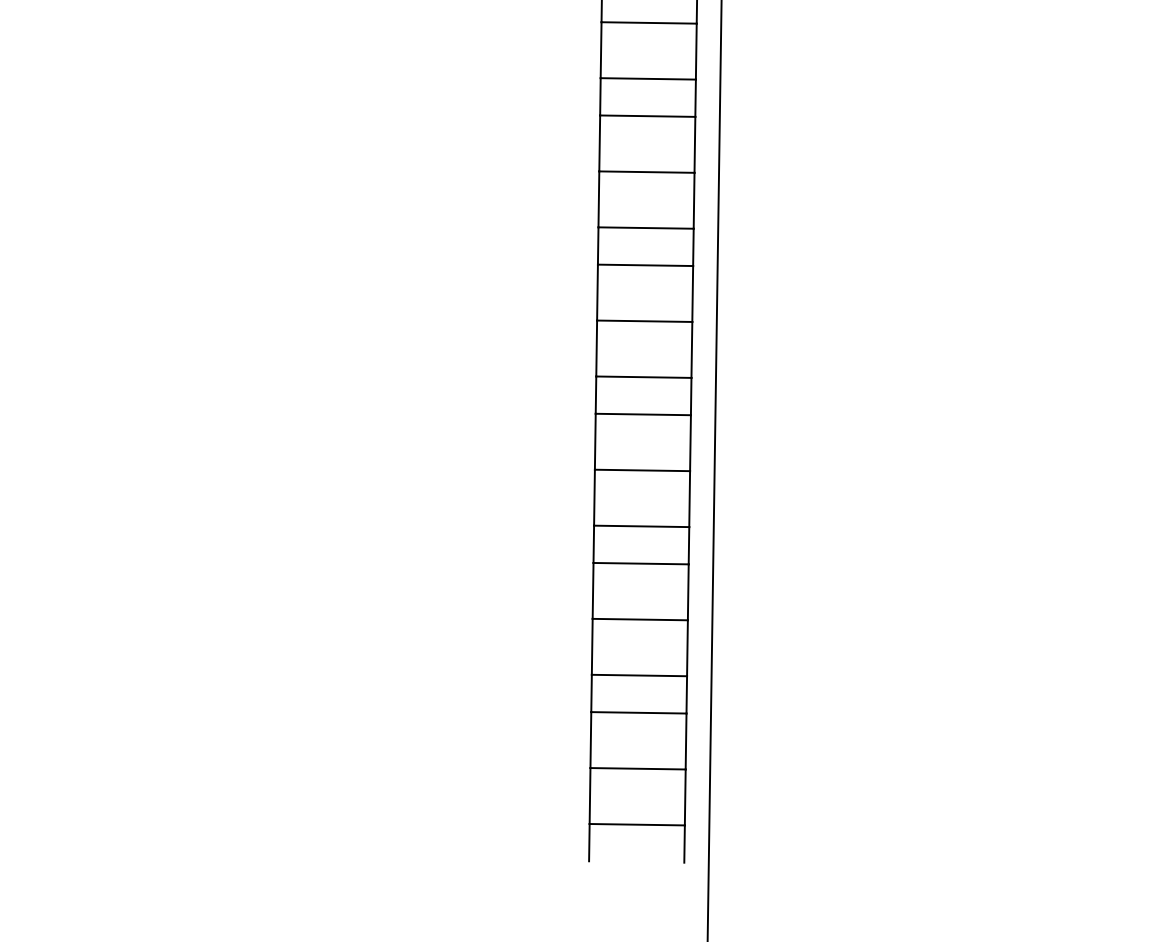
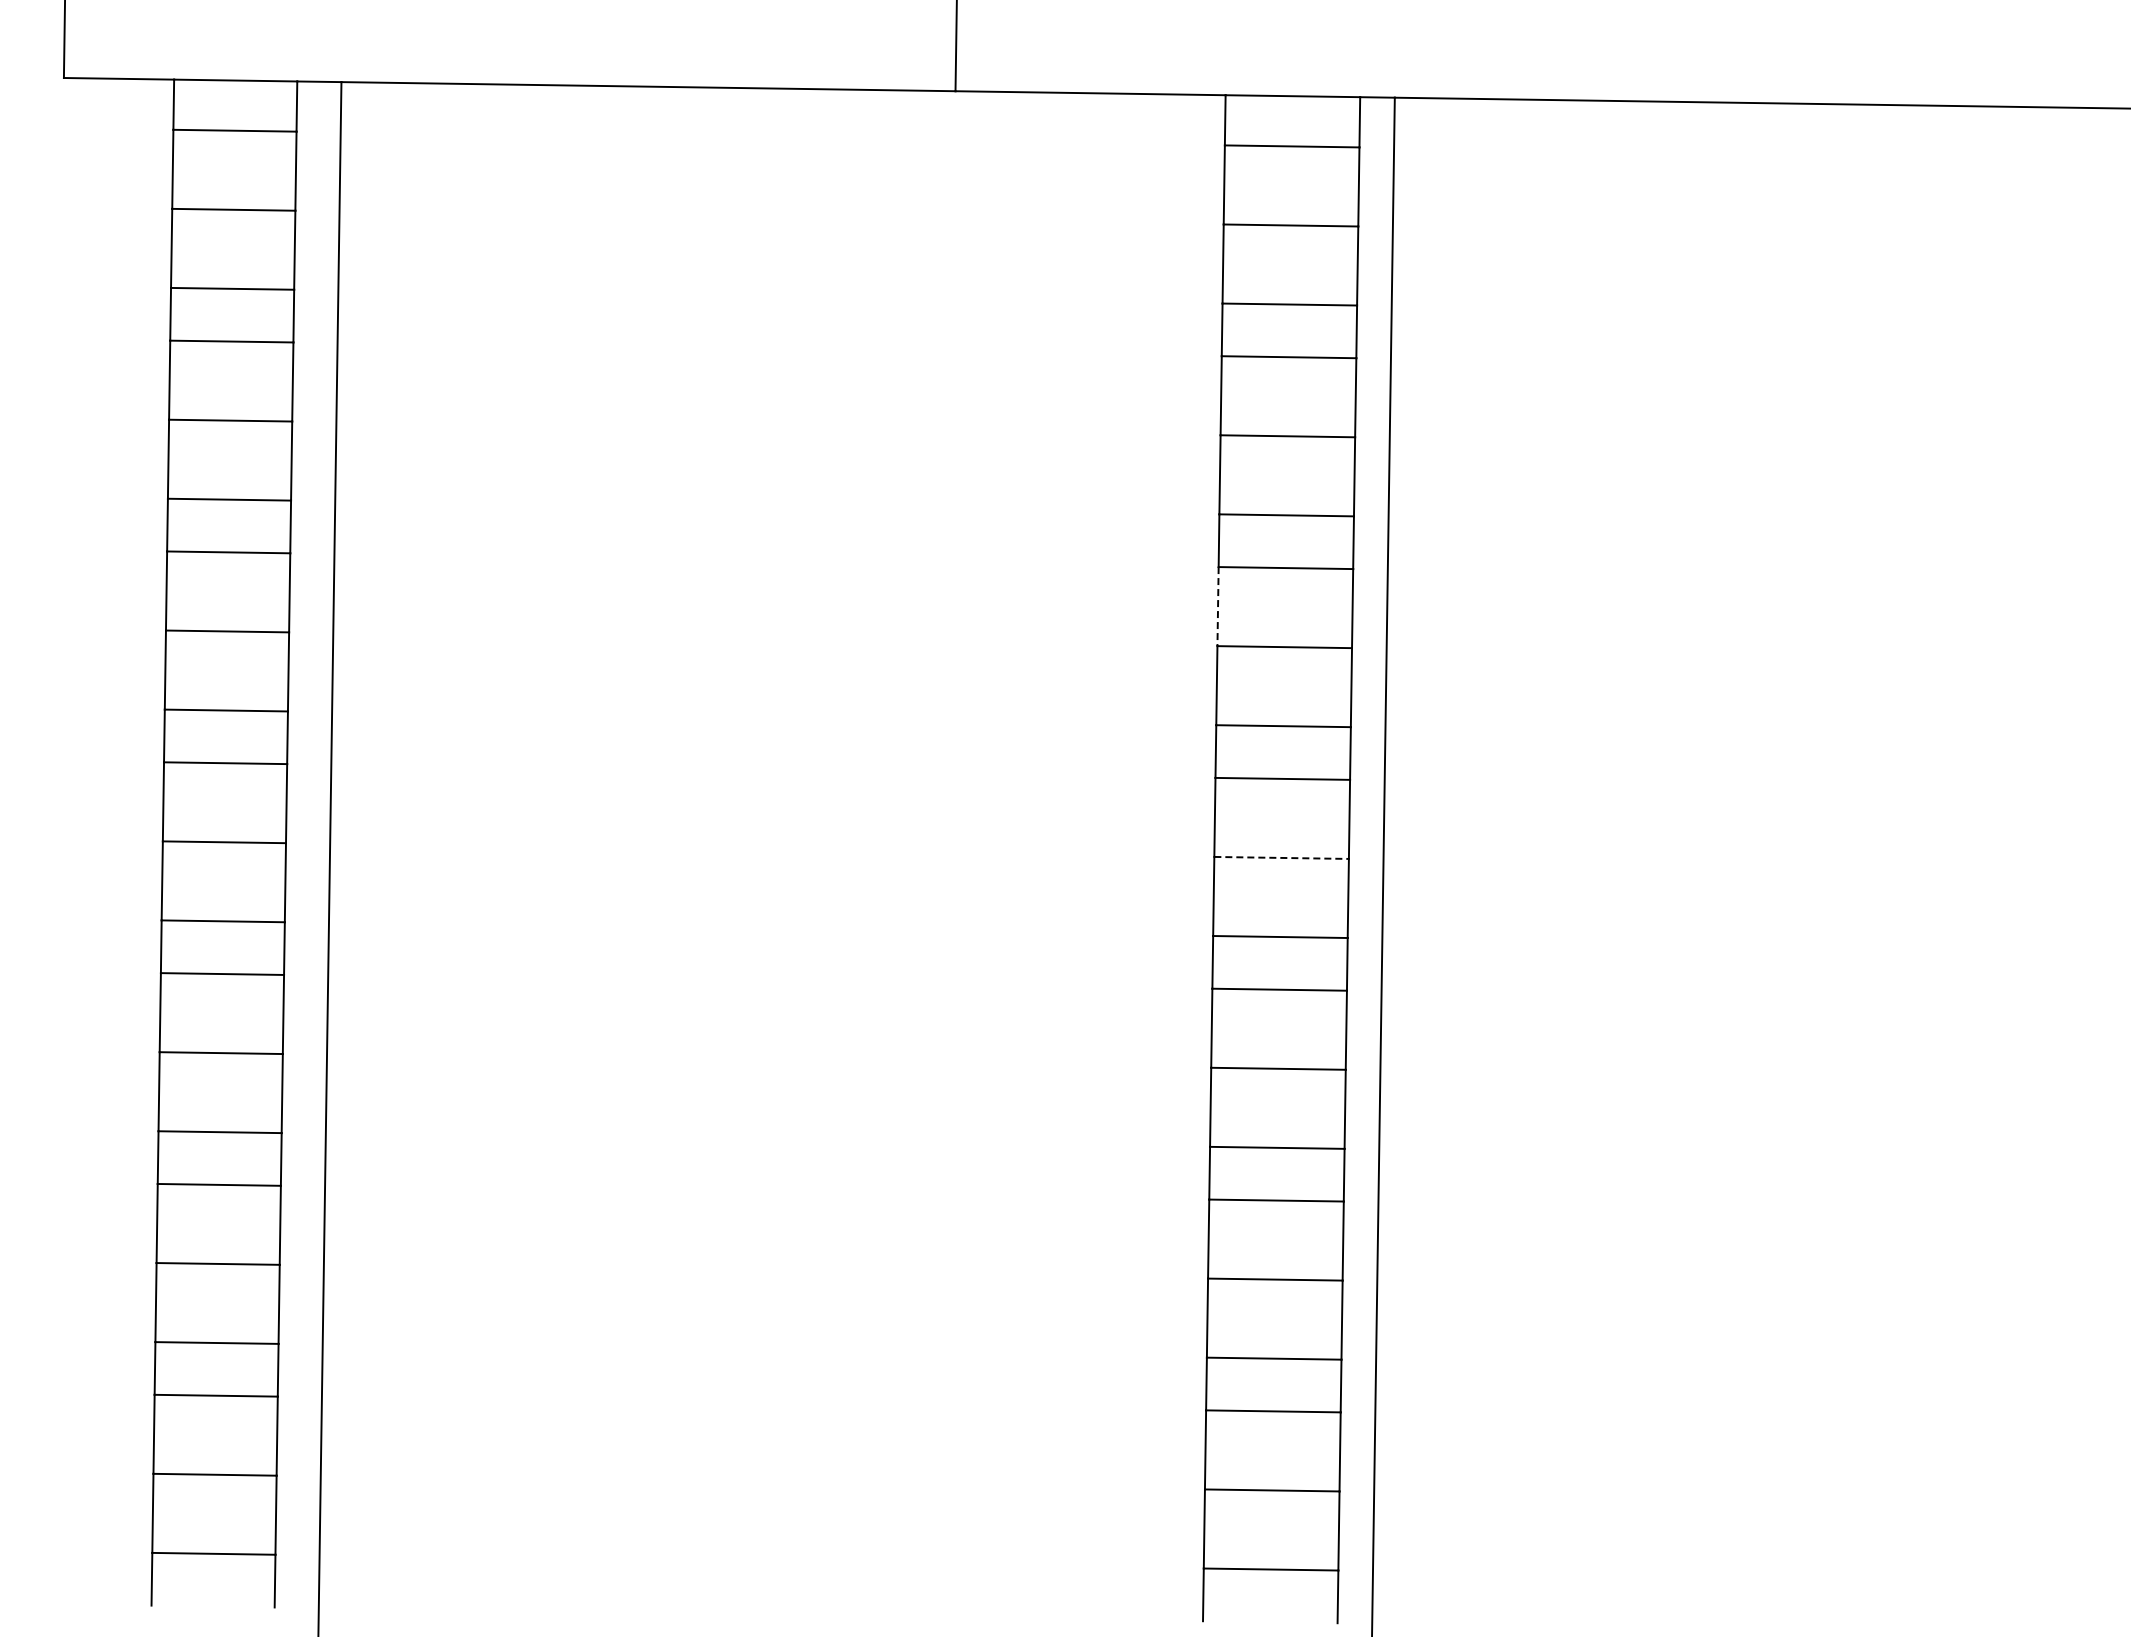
line: (600, 143) -> (1218, 606), solid -> dashed
line: (645, 320) -> (1282, 857), solid -> dashed

